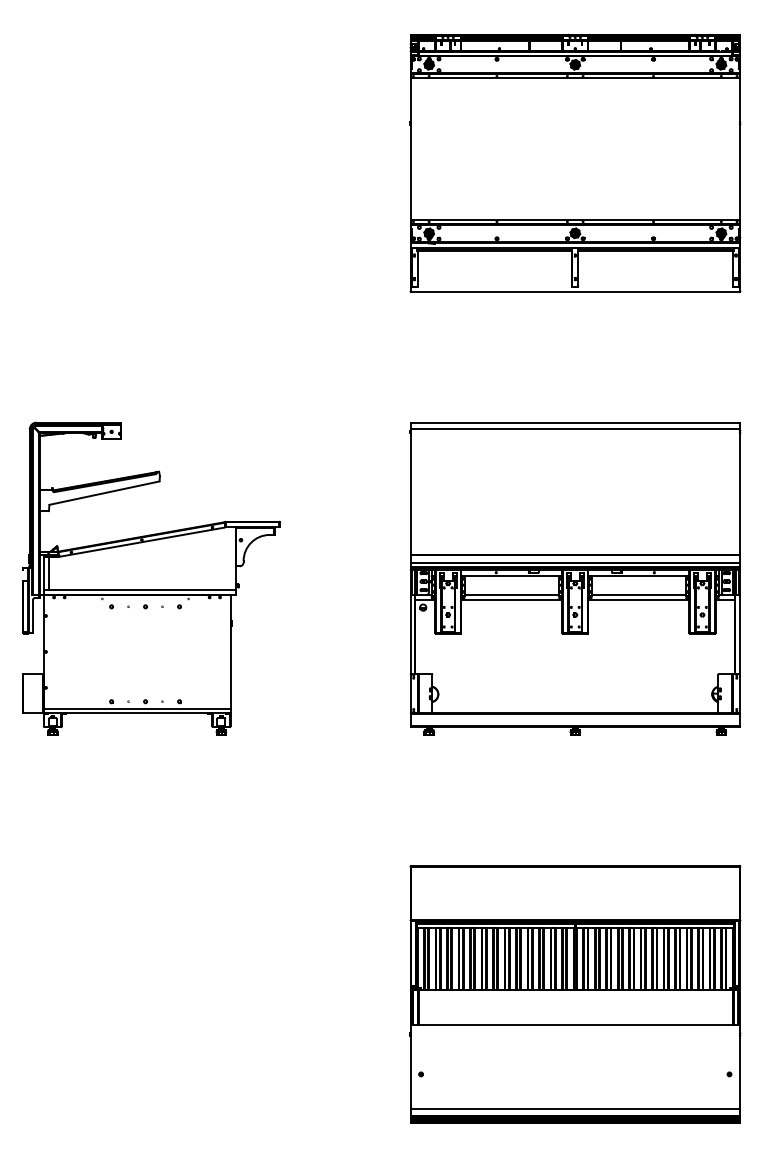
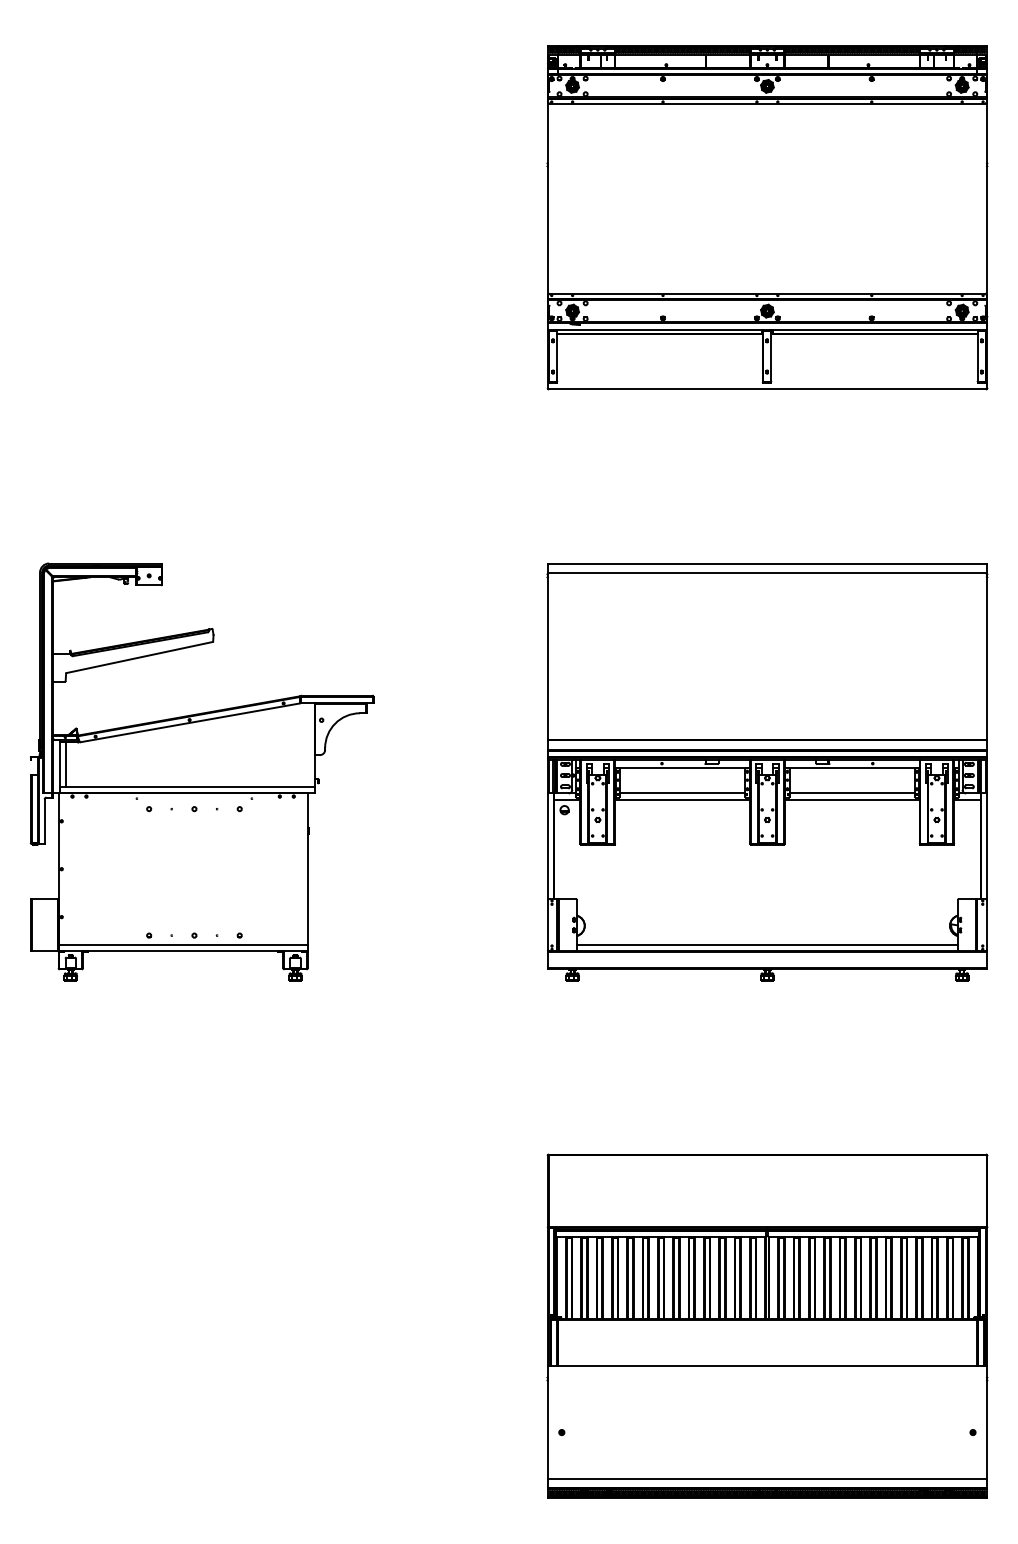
line: (574, 709) -> (766, 945), added

